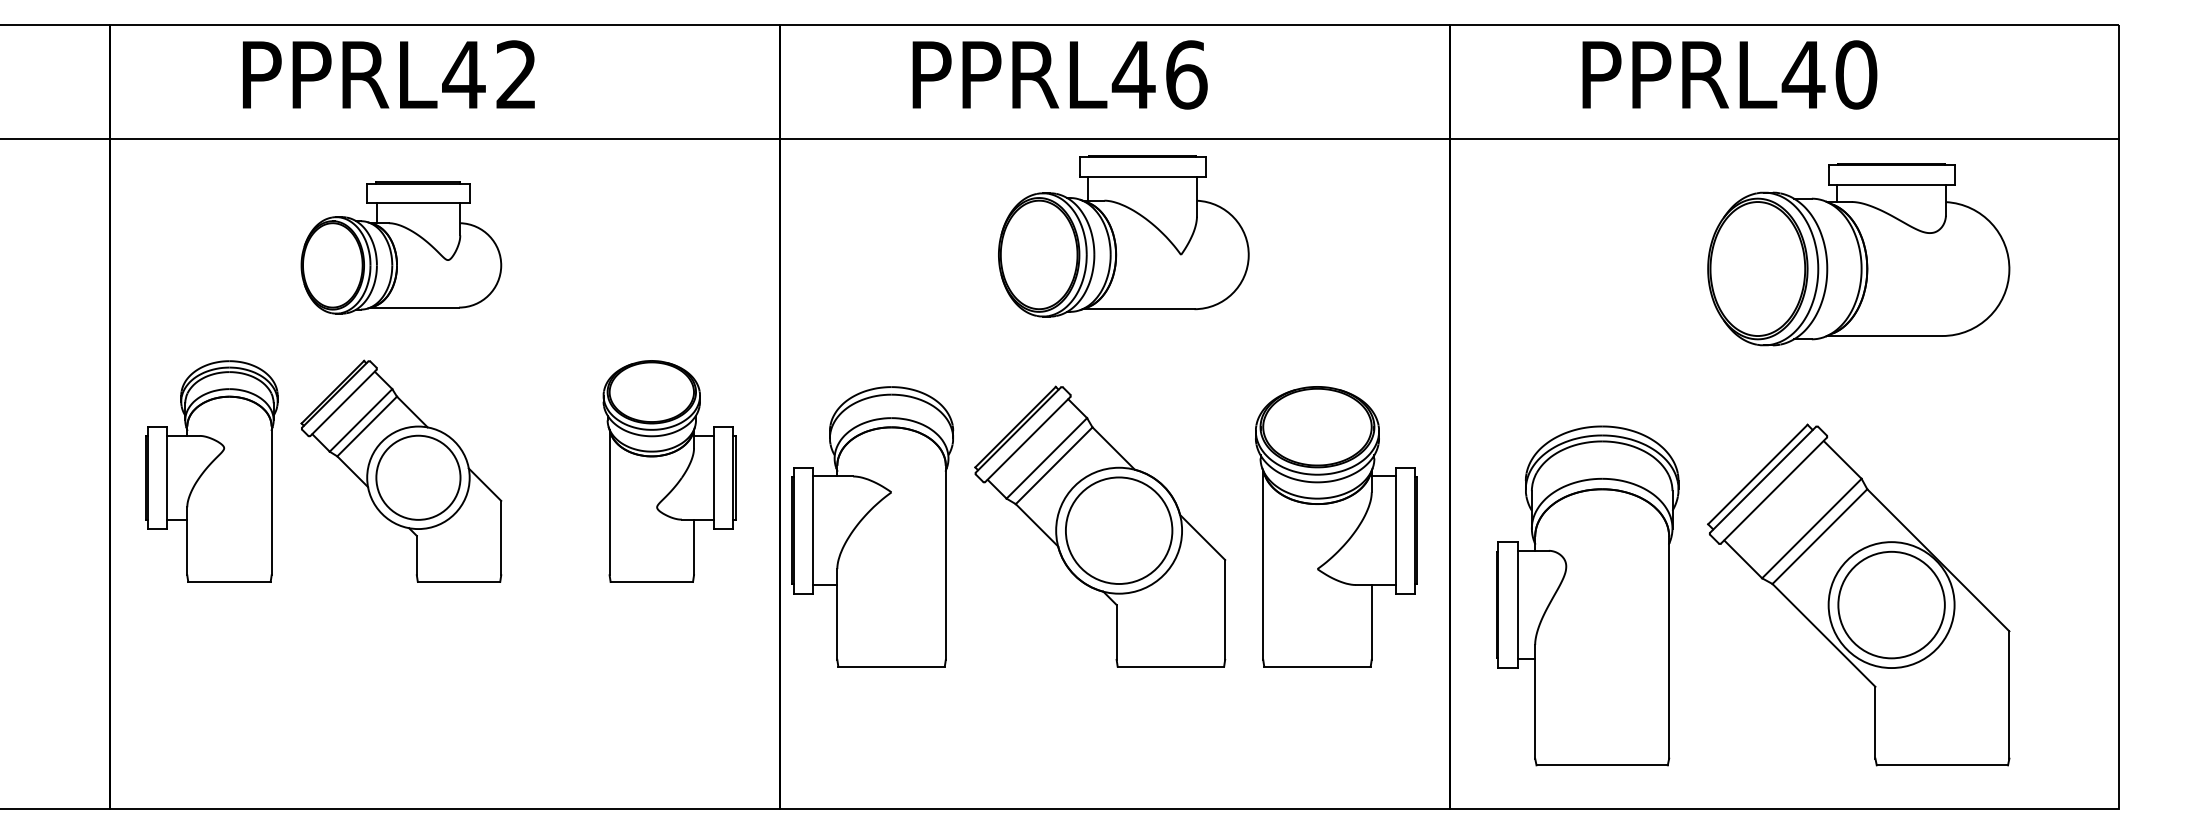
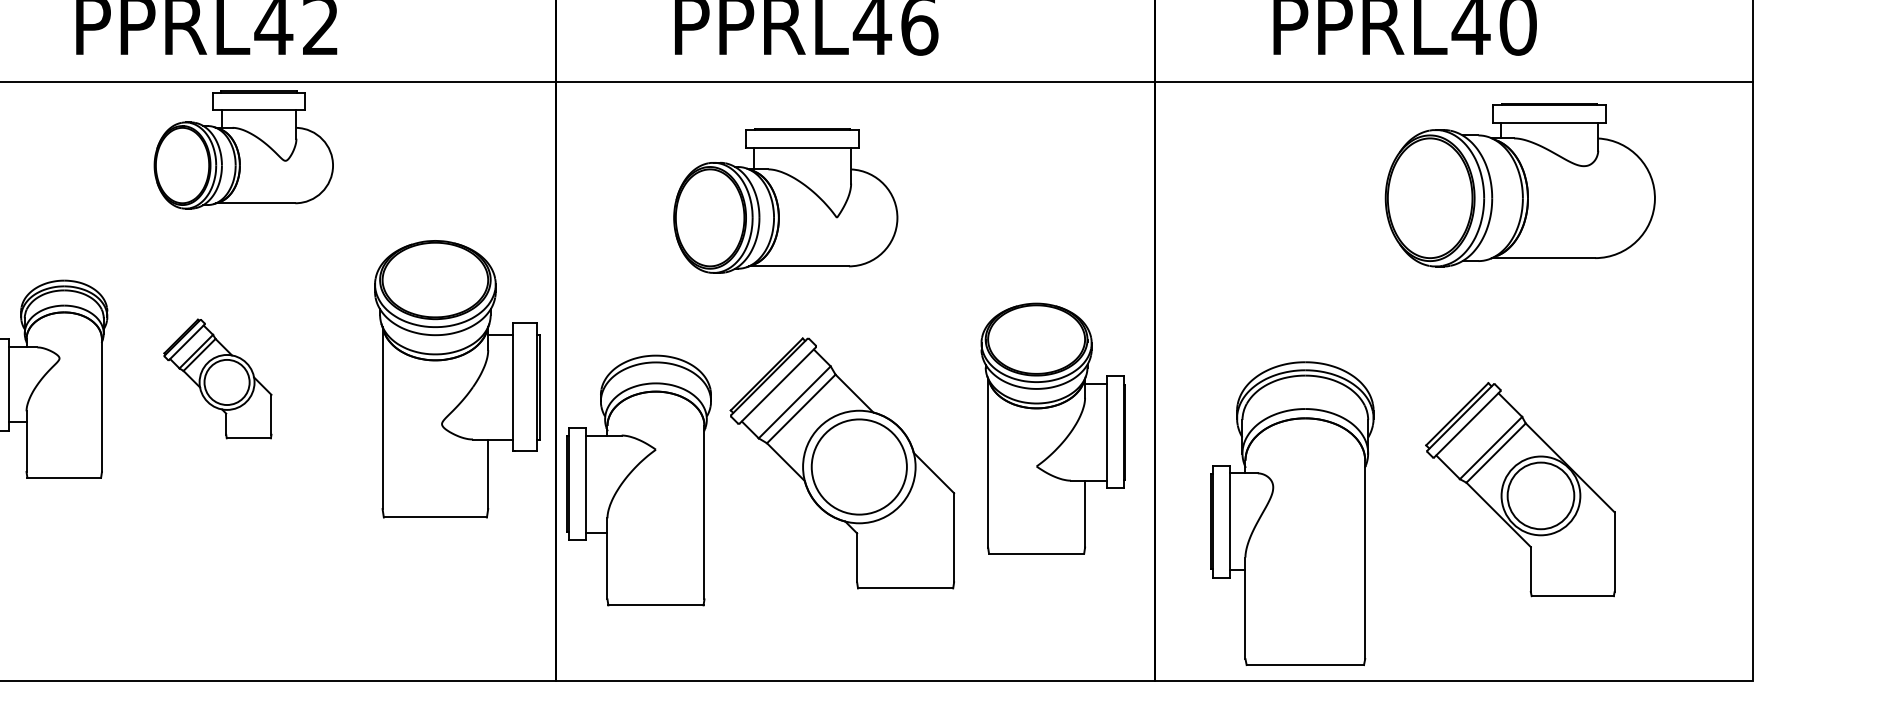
part: (1123, 236) -> (785, 201), moved
part: (401, 247) -> (243, 149), moved
part: (401, 470) -> (217, 378), size x0.6
part: (669, 471) -> (457, 379), size x1.4
part: (872, 526) -> (638, 480), moved
part: (1100, 526) -> (842, 463), moved
part: (1858, 594) -> (1520, 489), size x0.7
part: (1587, 595) -> (1292, 513), moved

